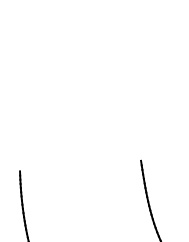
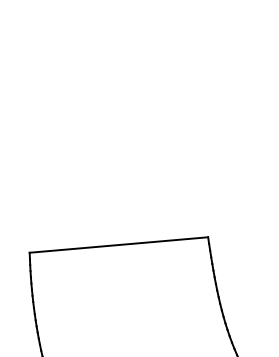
line: (80, 165) -> (118, 244), added

